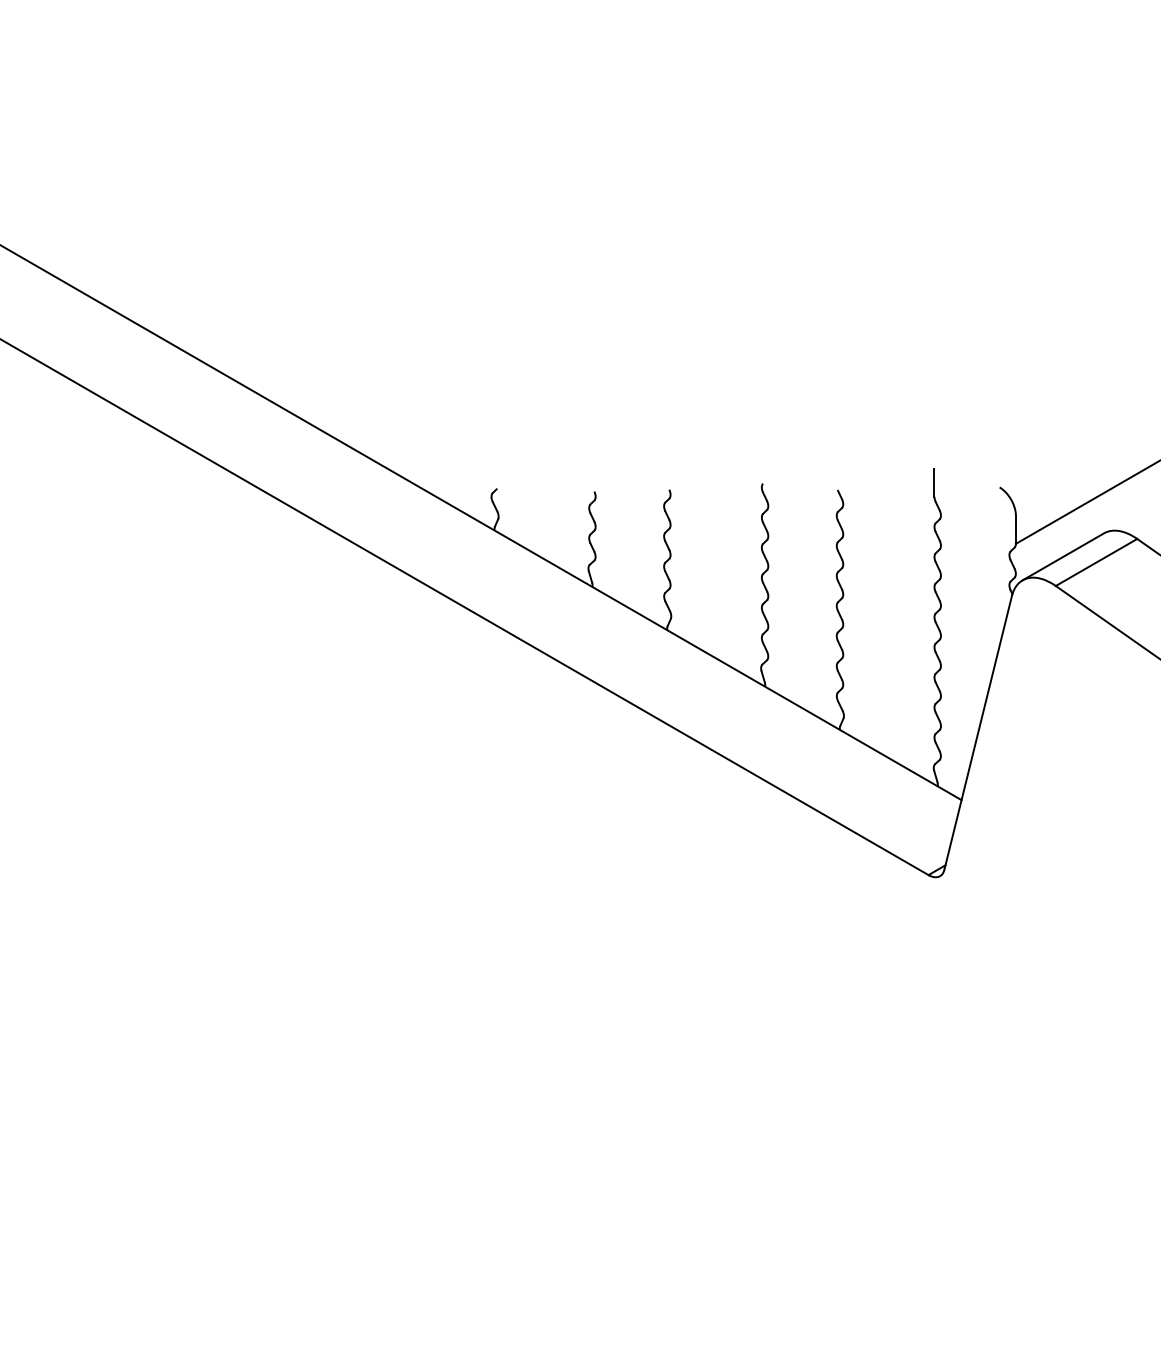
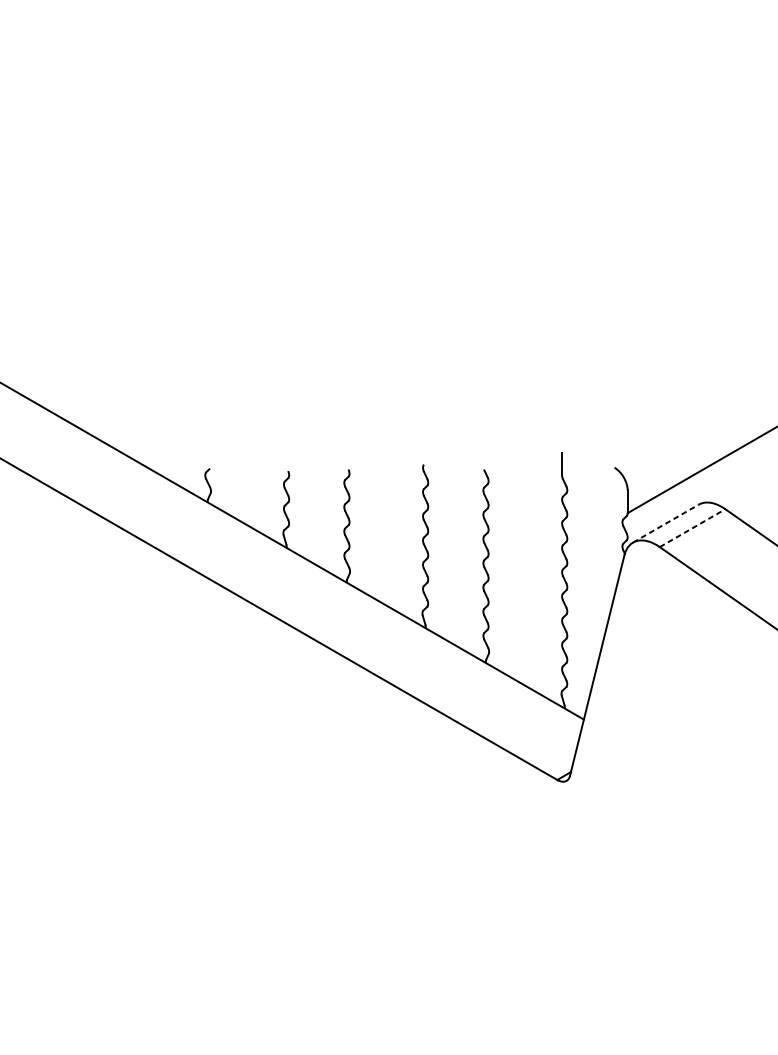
line: (1063, 556) -> (666, 523), solid -> dashed
line: (1096, 562) -> (692, 528), solid -> dashed

